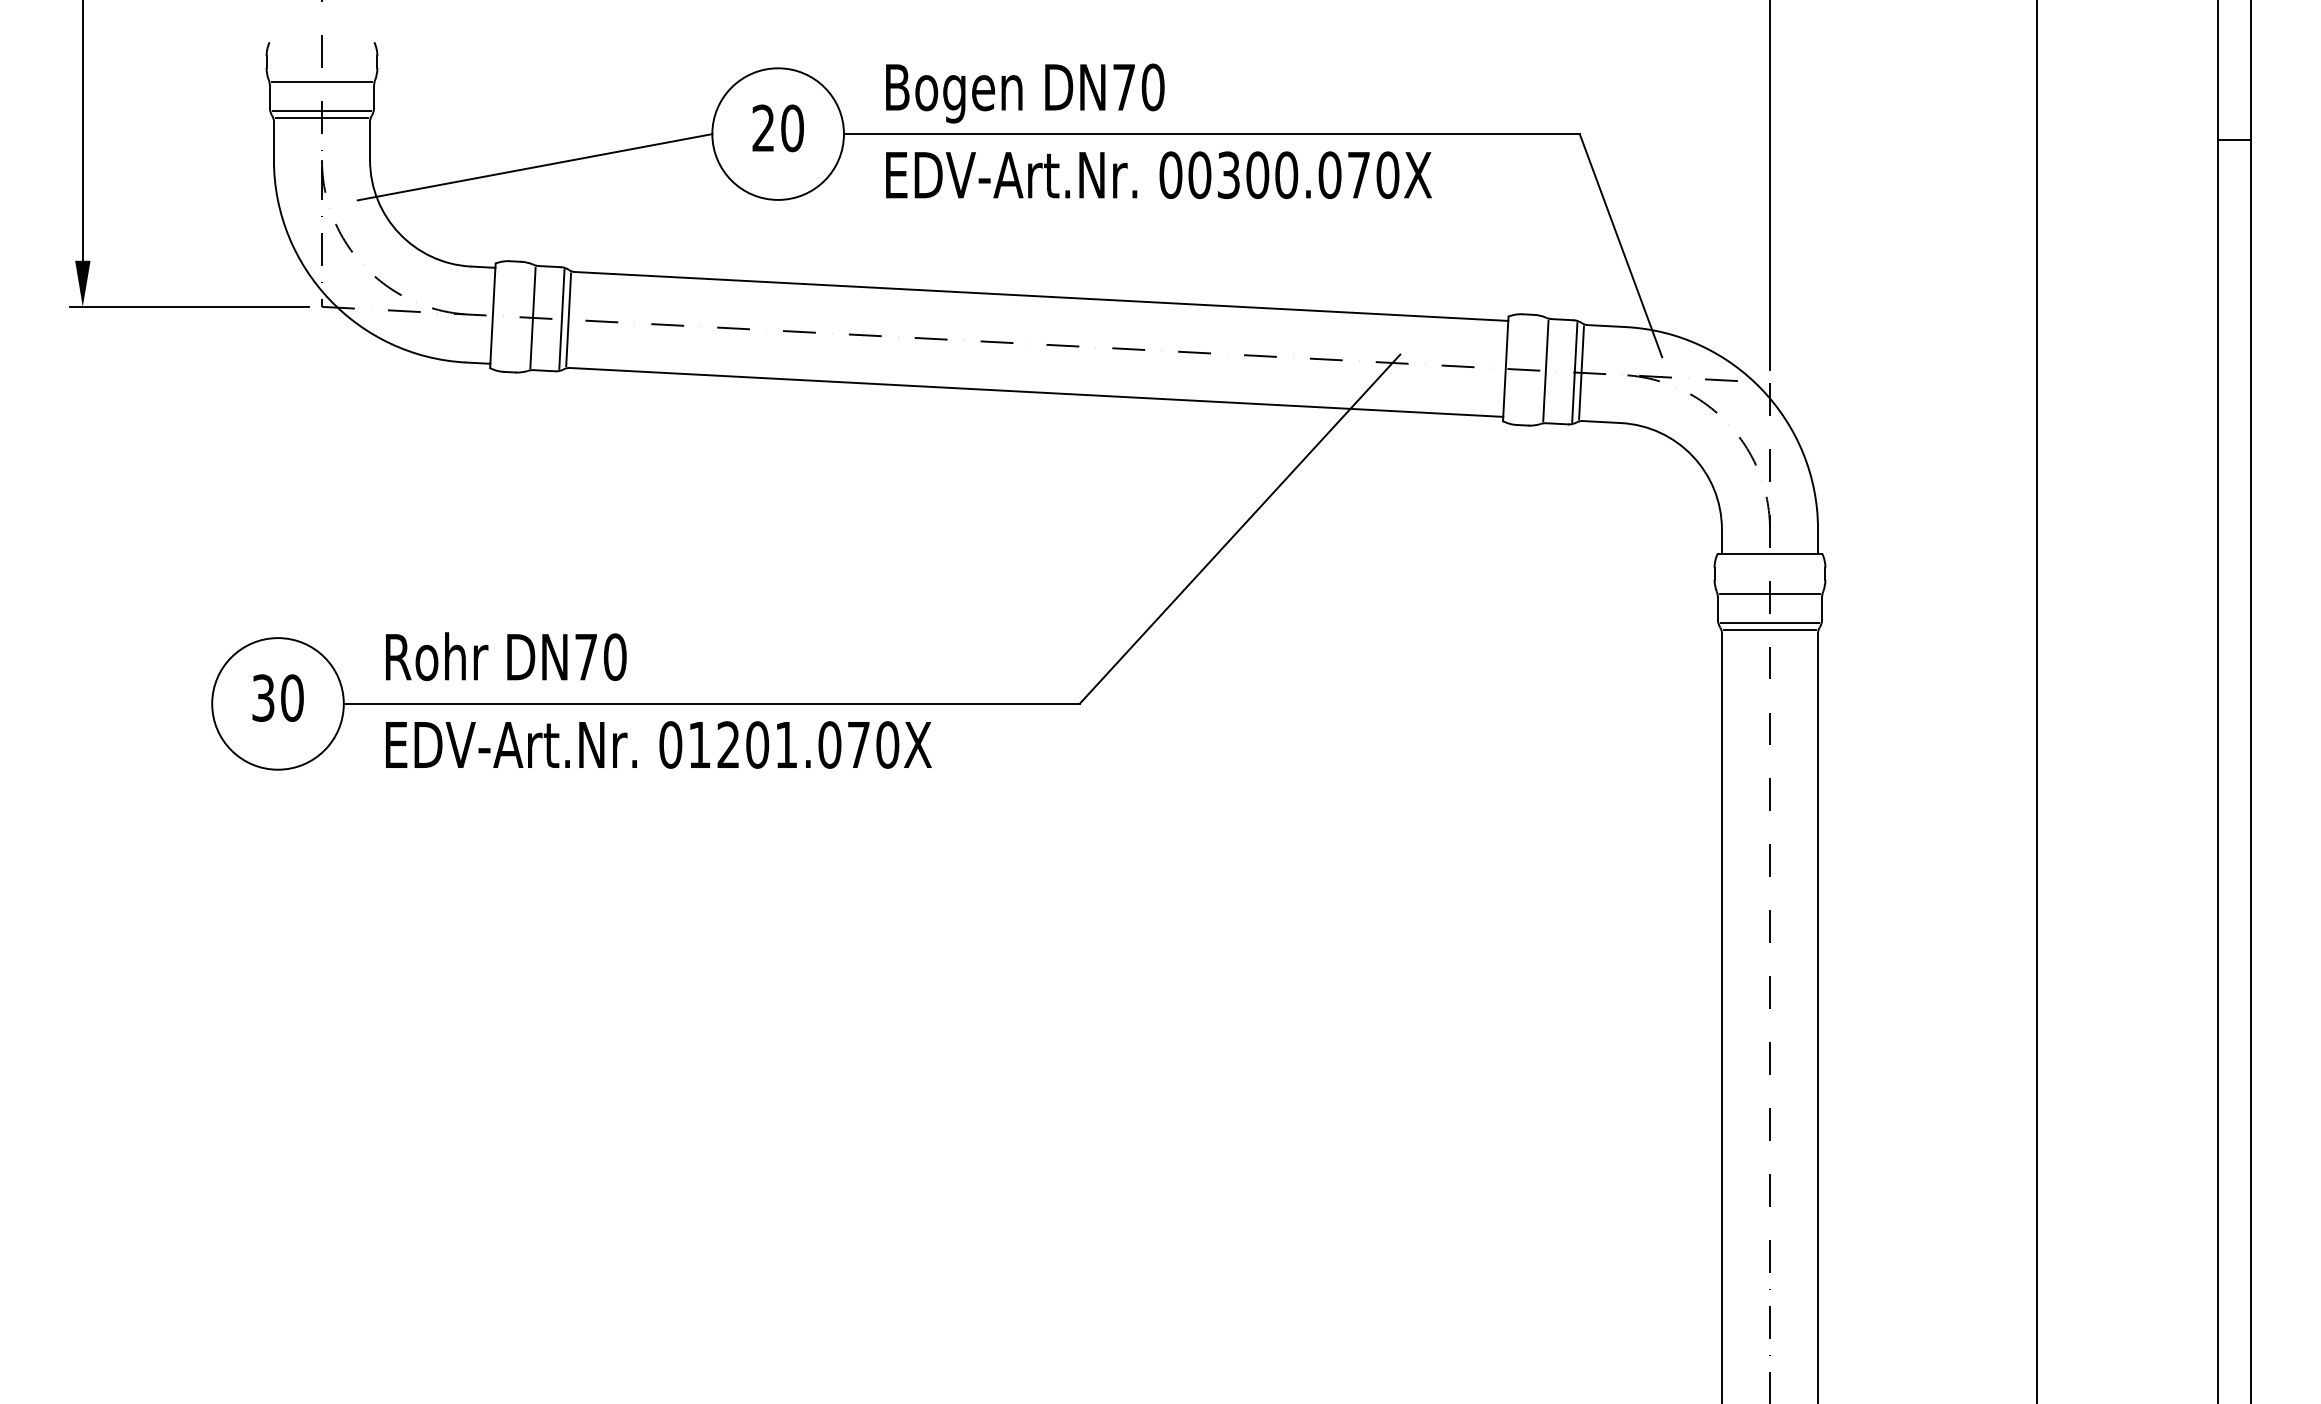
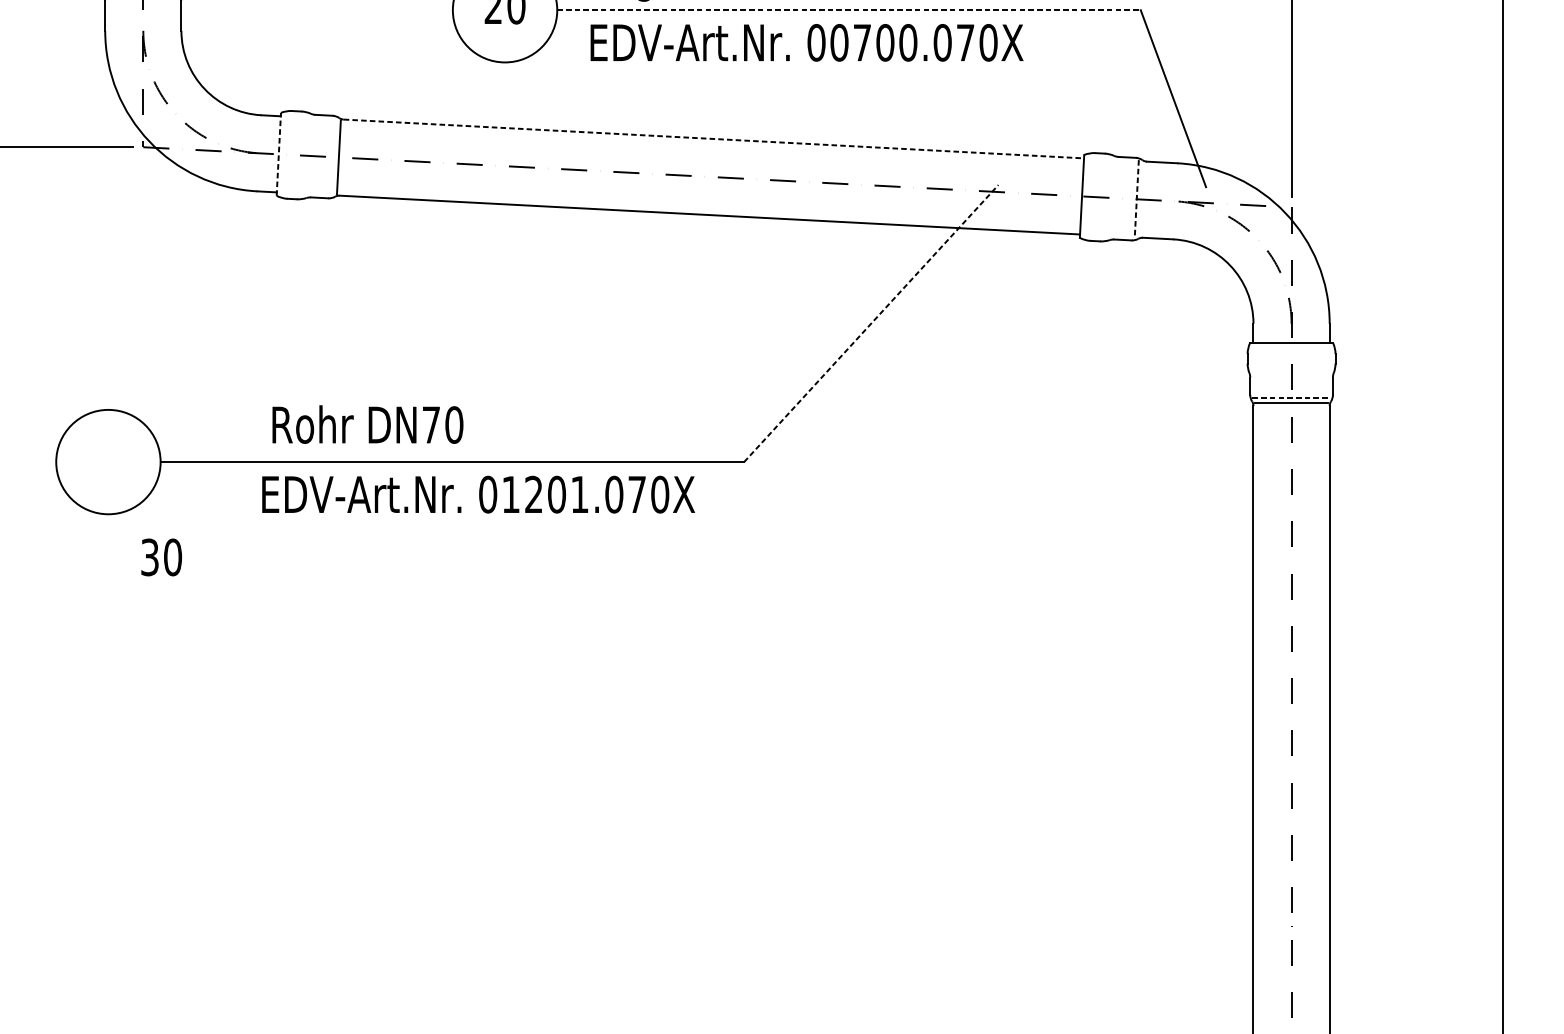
line: (1211, 134) -> (848, 10), solid -> dashed
line: (534, 167) -> (311, 36), removed
text: (1228, 175) -> (862, 43), 00300.070X -> 00700.070X
line: (1041, 296) -> (713, 139), solid -> dashed
line: (492, 315) -> (278, 154), solid -> dashed
line: (532, 317) -> (310, 155), removed
line: (561, 319) -> (333, 157), removed
line: (1545, 370) -> (1113, 197), removed
line: (1581, 372) -> (1142, 199), removed
line: (1574, 373) -> (1136, 200), solid -> dashed
line: (1240, 528) -> (871, 322), solid -> dashed
line: (1769, 594) -> (1291, 375), removed
line: (1770, 623) -> (1291, 398), solid -> dashed
text: (506, 656) -> (368, 424), moved
text: (277, 697) -> (161, 556), moved
text: (658, 744) -> (478, 494), moved

